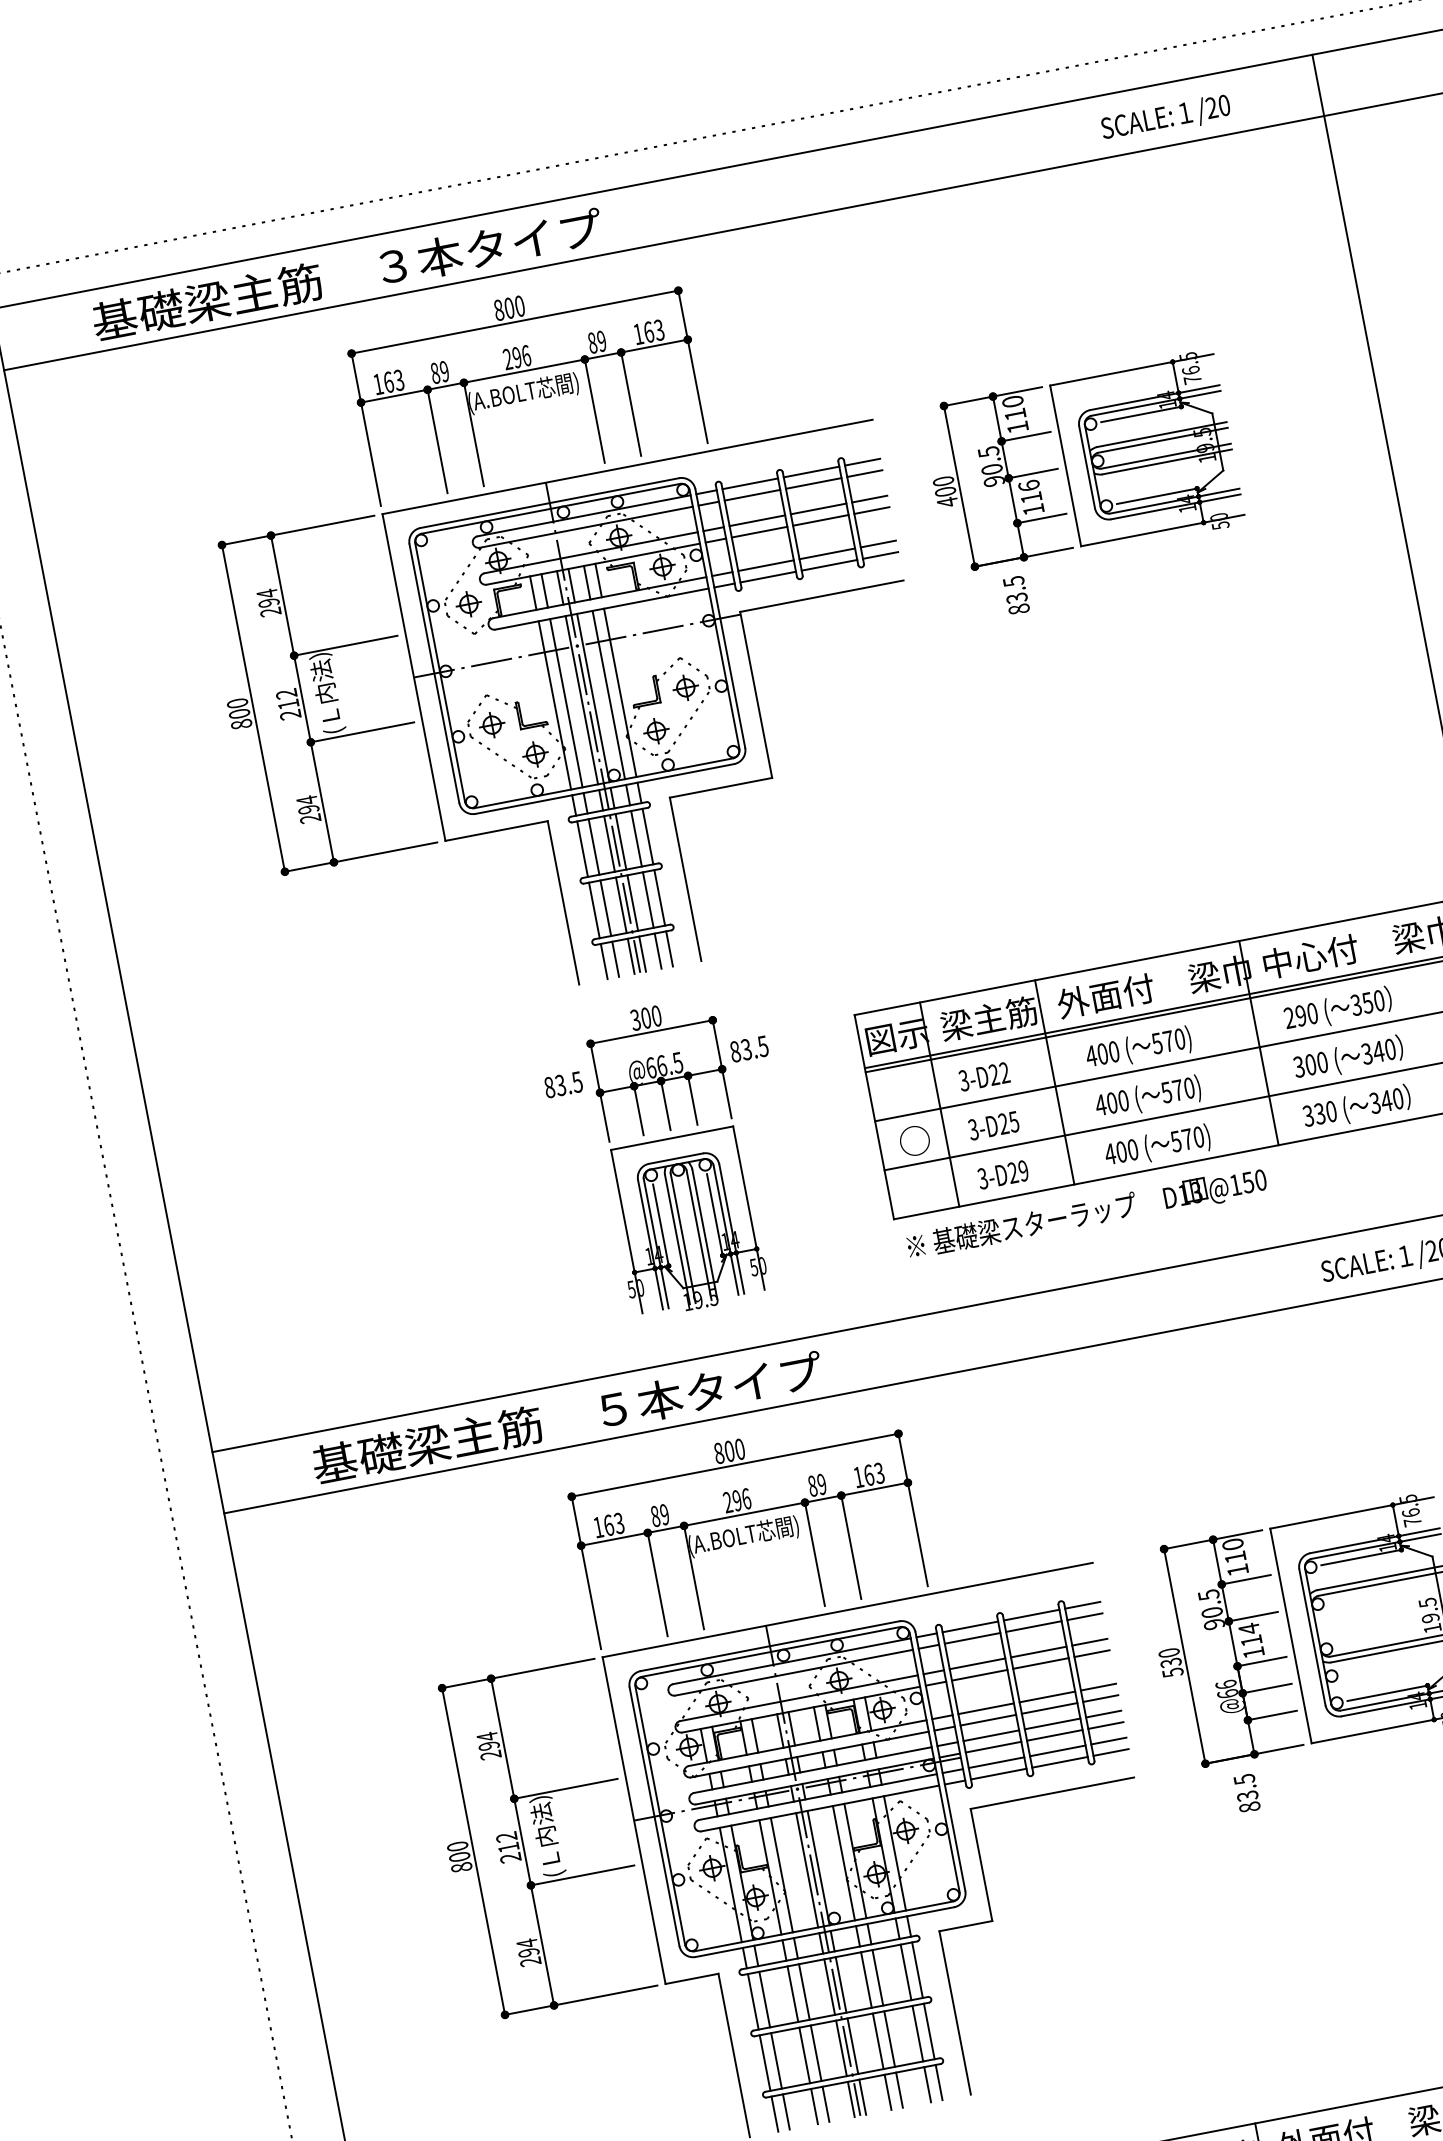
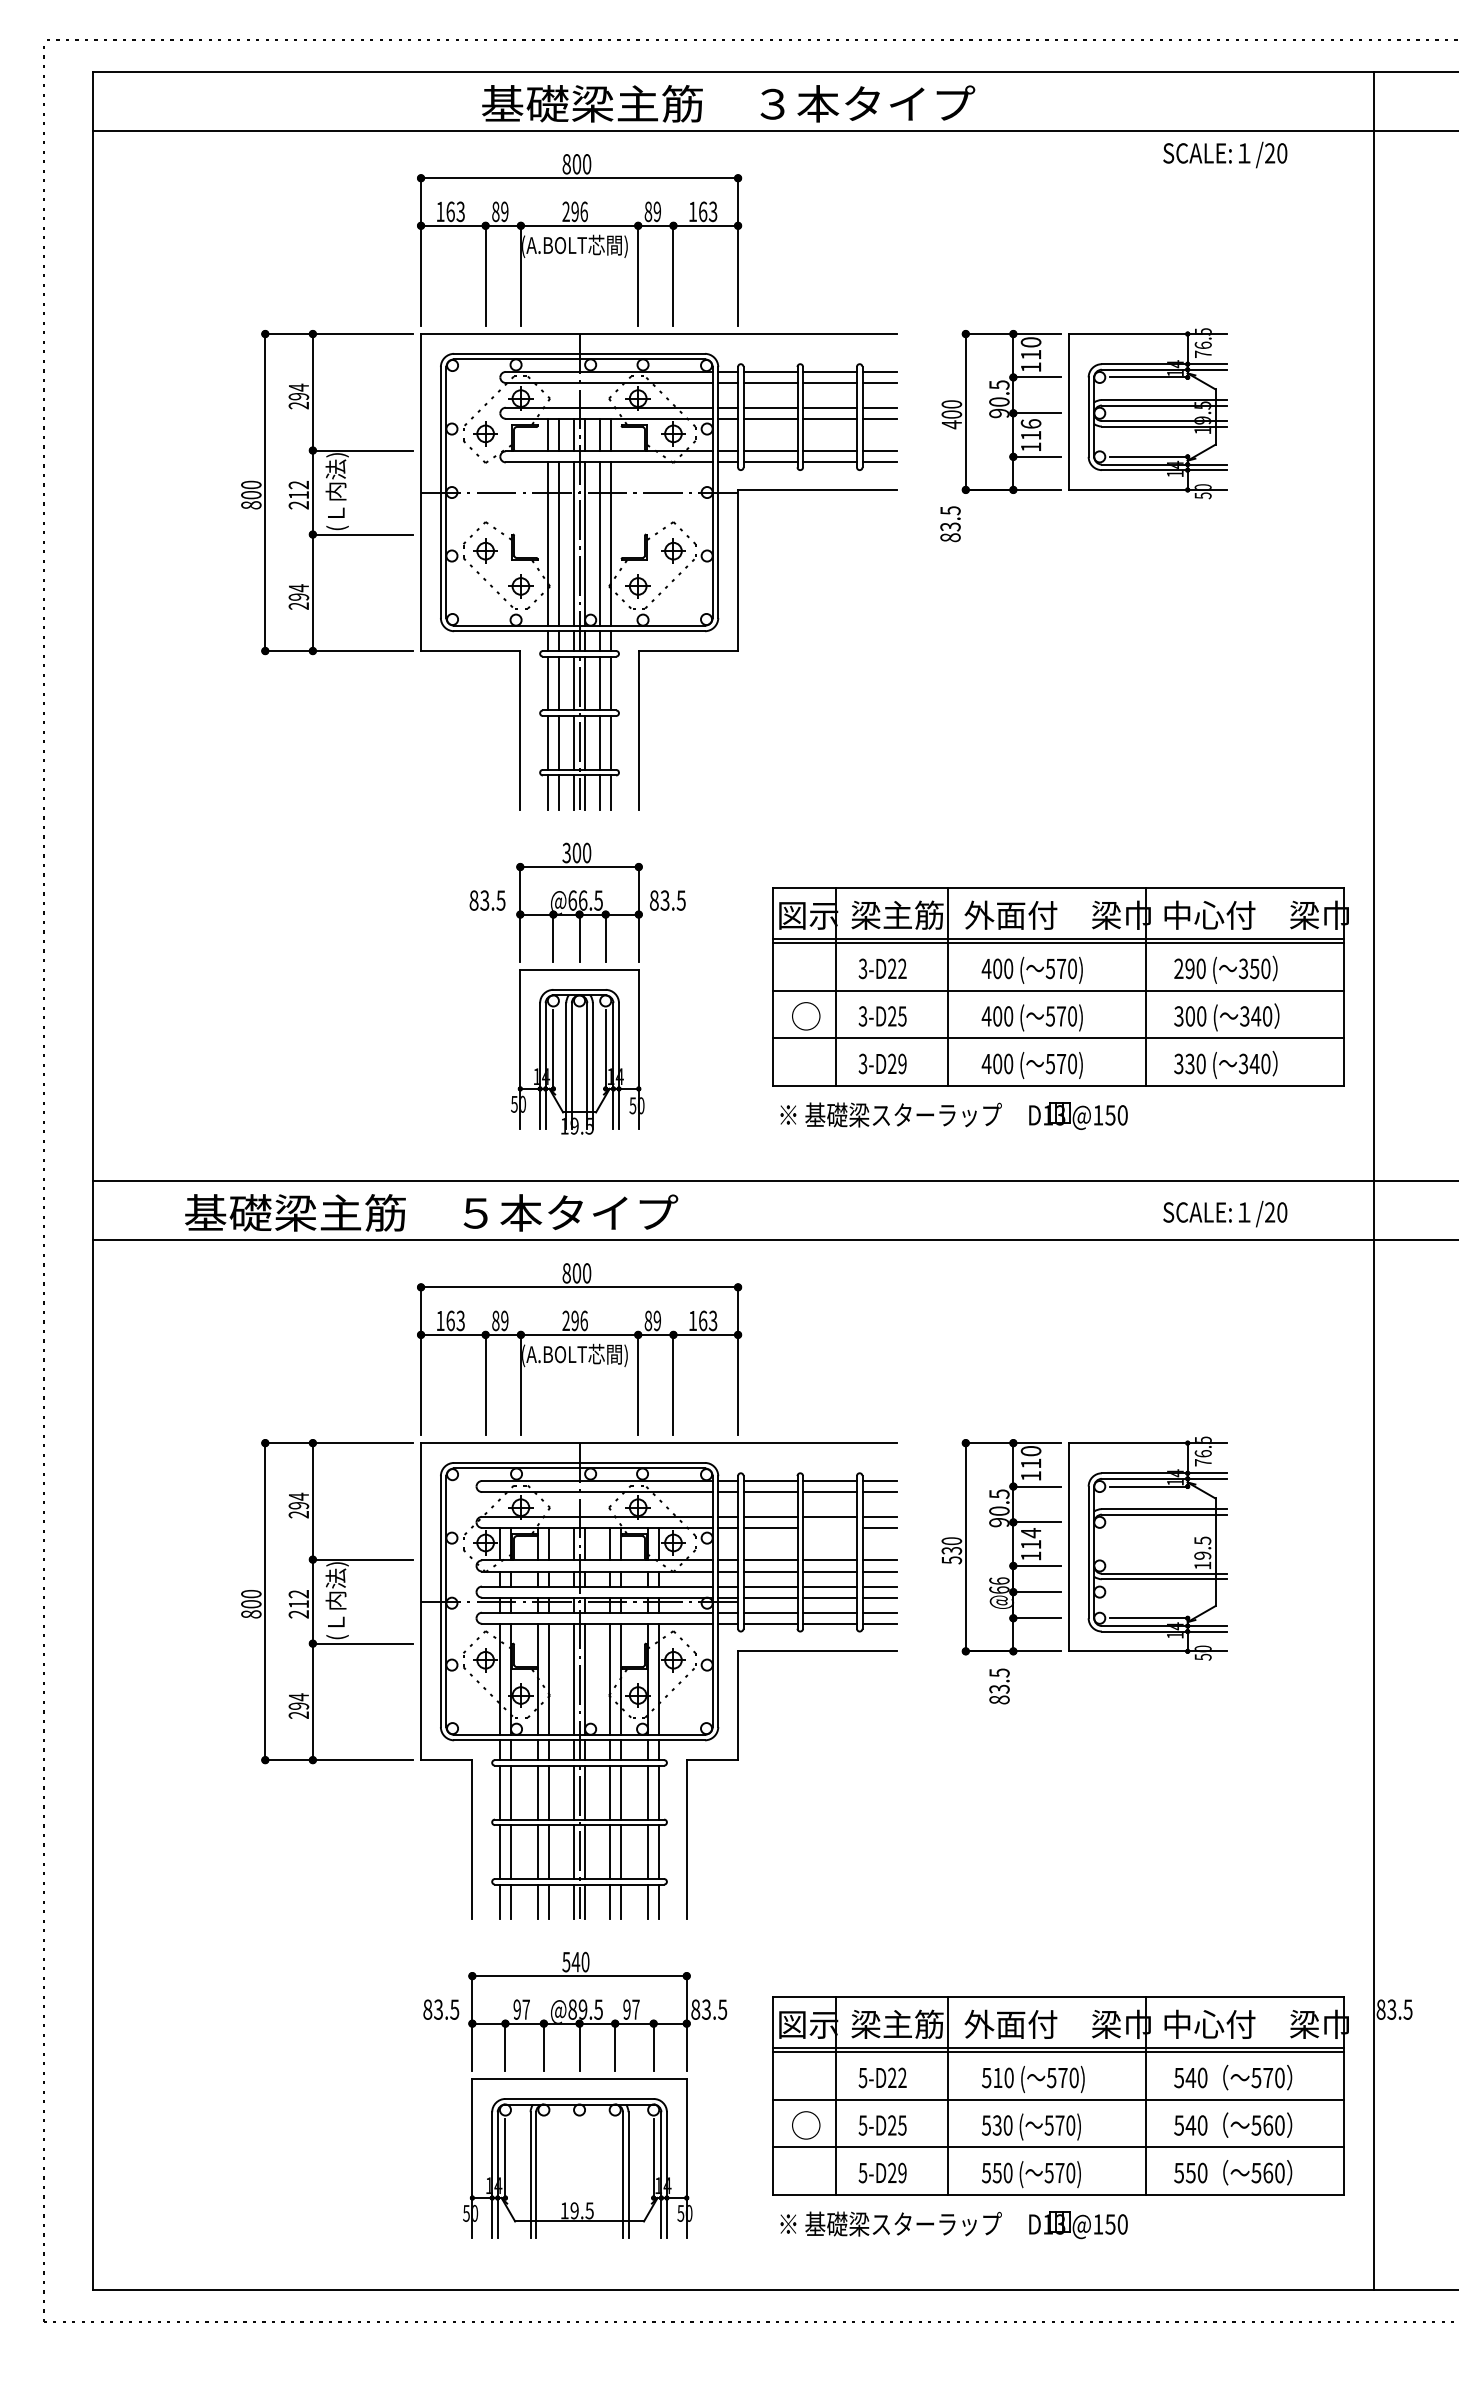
text: (1166, 117) -> (1225, 154), moved
text: (347, 274) -> (728, 103), moved
text: (1016, 595) -> (950, 524), moved
line: (1040, 1663) -> (829, 1527), removed

